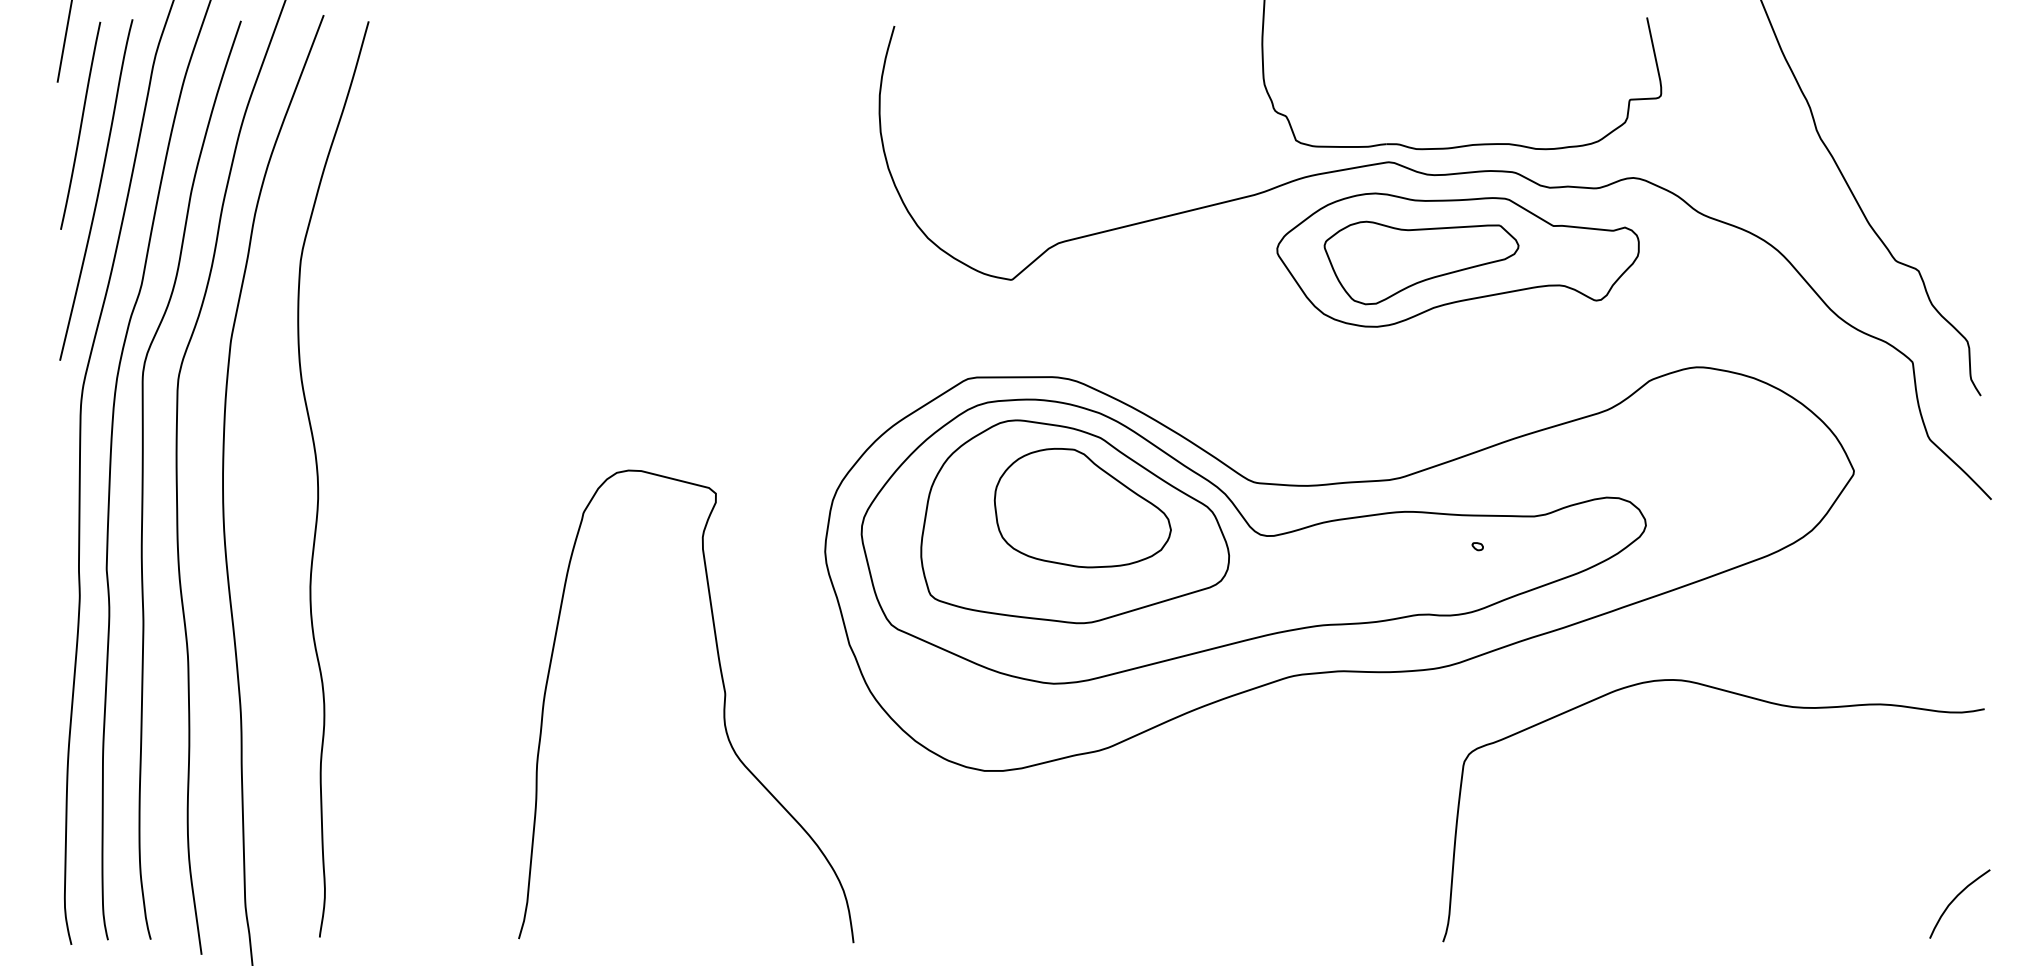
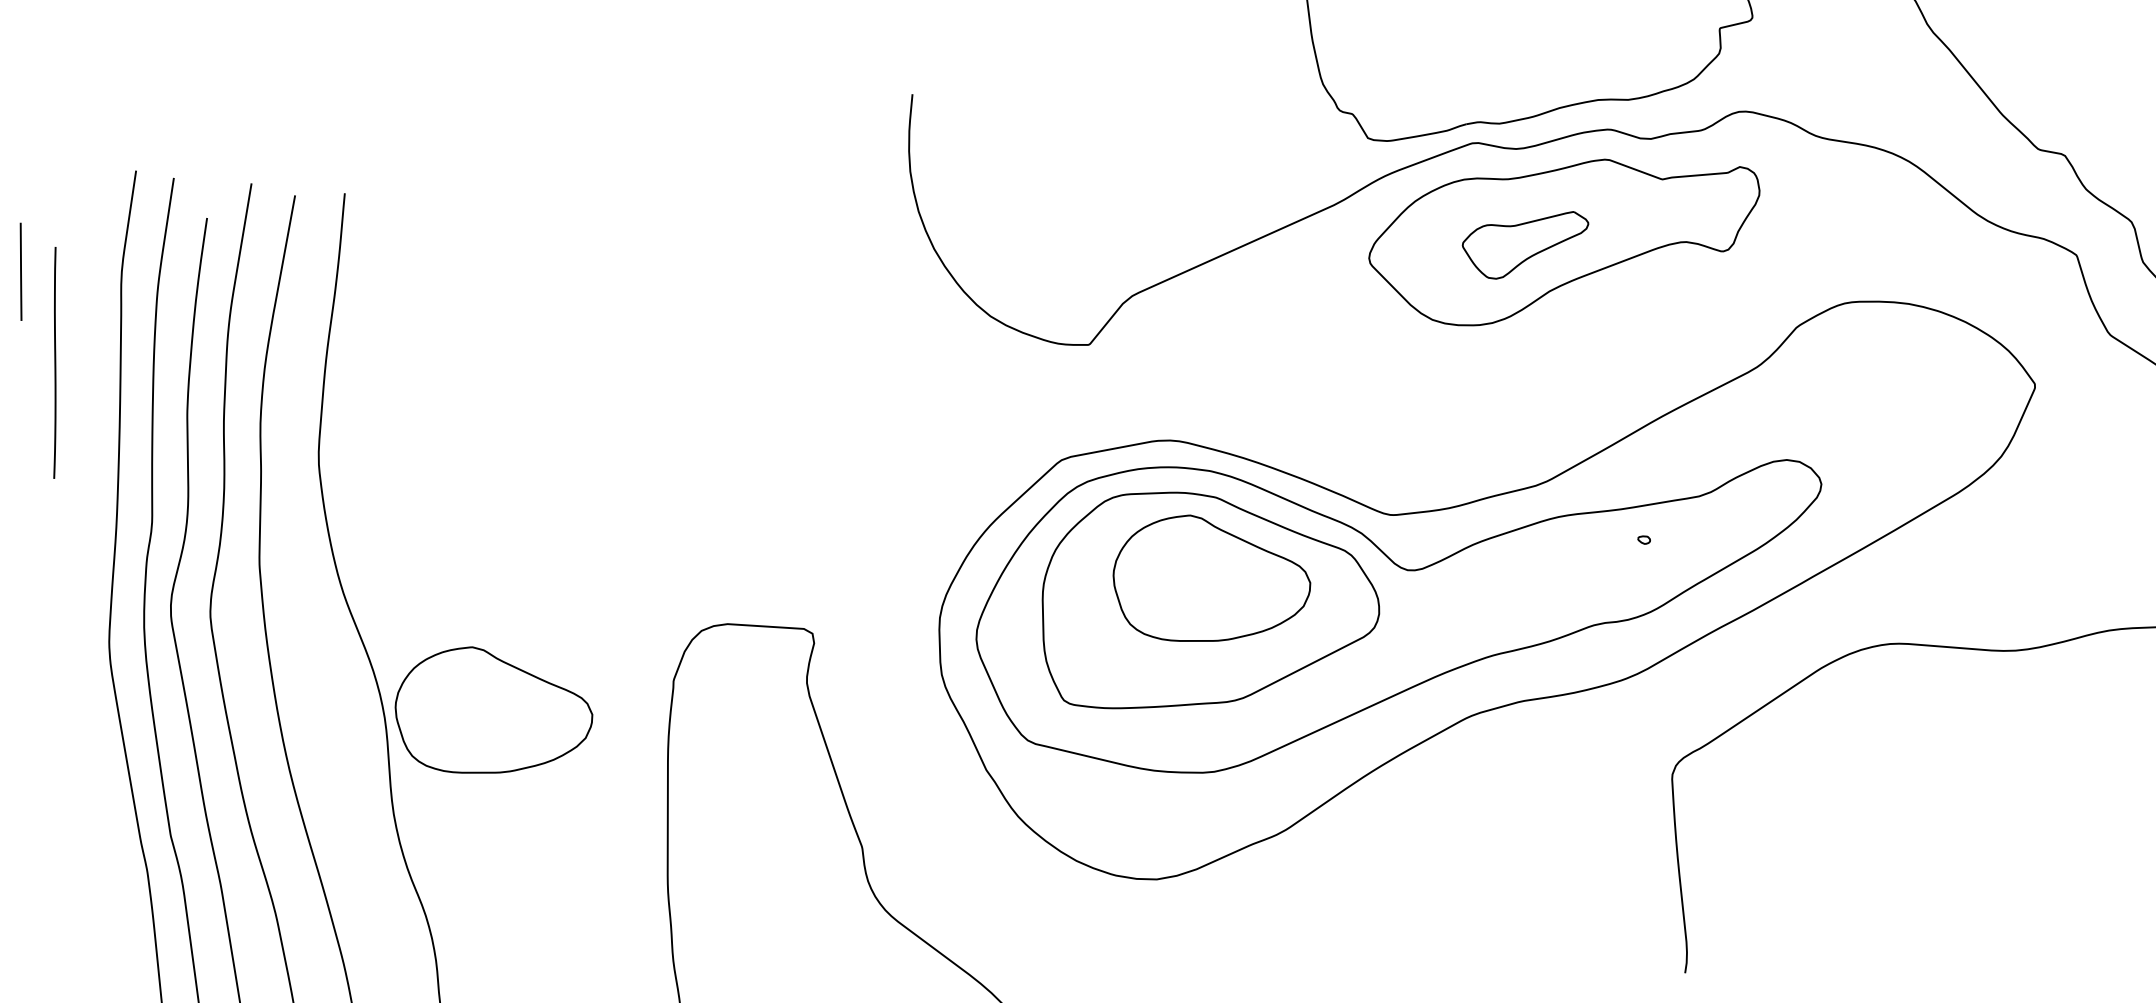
curve: (98, 189) -> (86, 427), removed
part: (1421, 262) -> (1527, 244), size x0.6
part: (416, 508) -> (492, 708), added

